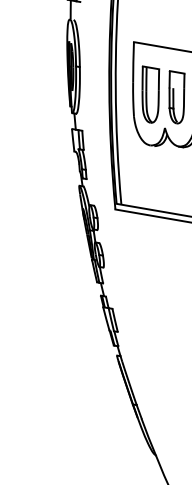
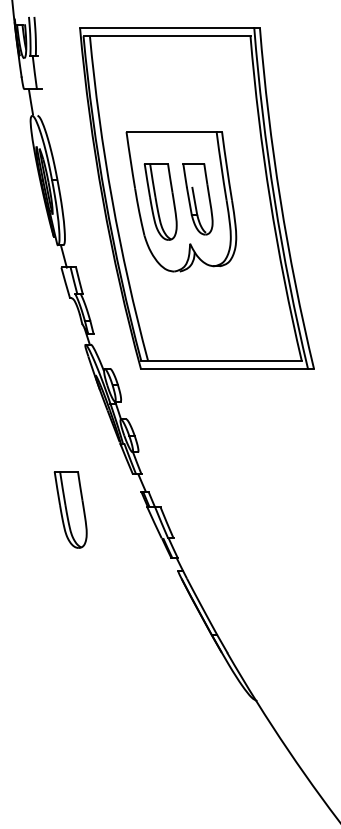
part: (49, 299) -> (70, 509), added

